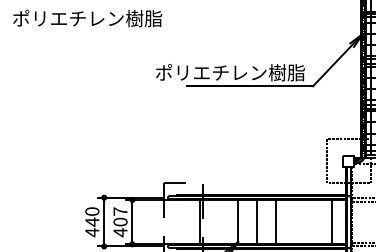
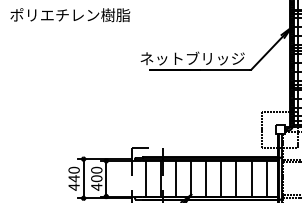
text: (230, 72) -> (185, 58), ポリエチレン樹脂 -> ネットブリッジ
text: (120, 211) -> (96, 170), 407 -> 400
line: (181, 221) -> (145, 178), added
line: (218, 221) -> (175, 178), added
line: (294, 221) -> (236, 178), added
line: (313, 221) -> (251, 178), added

